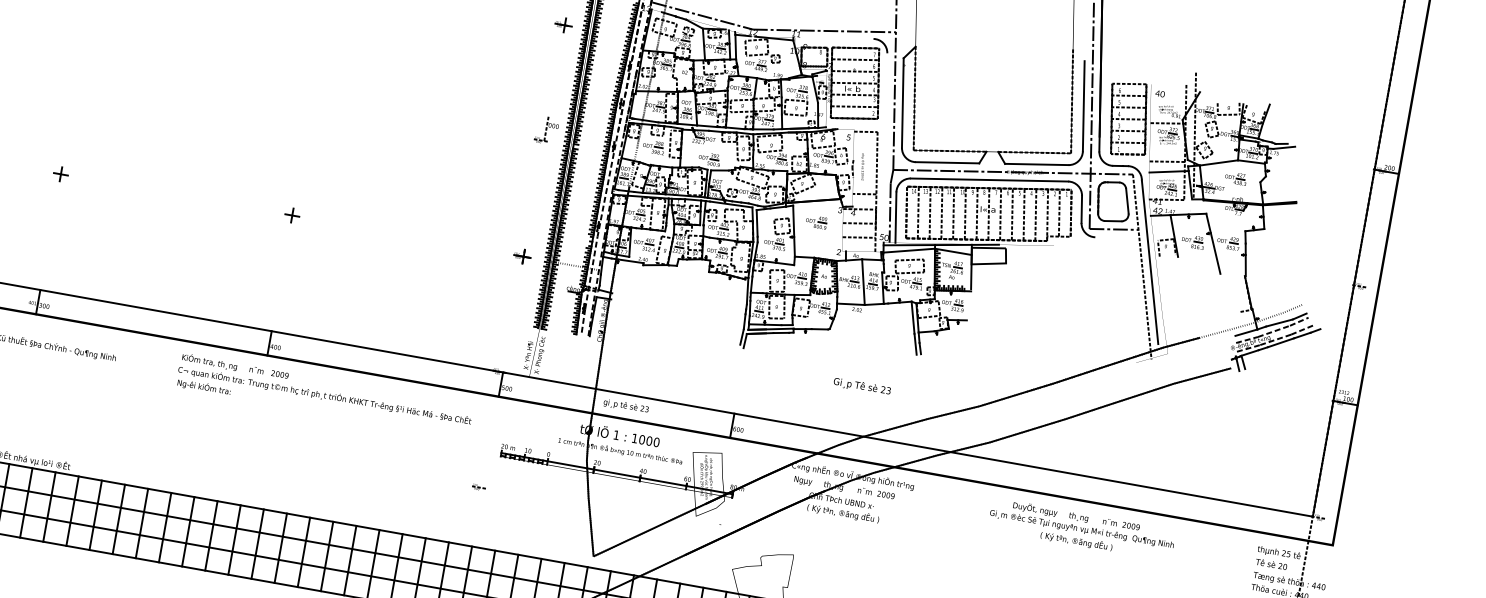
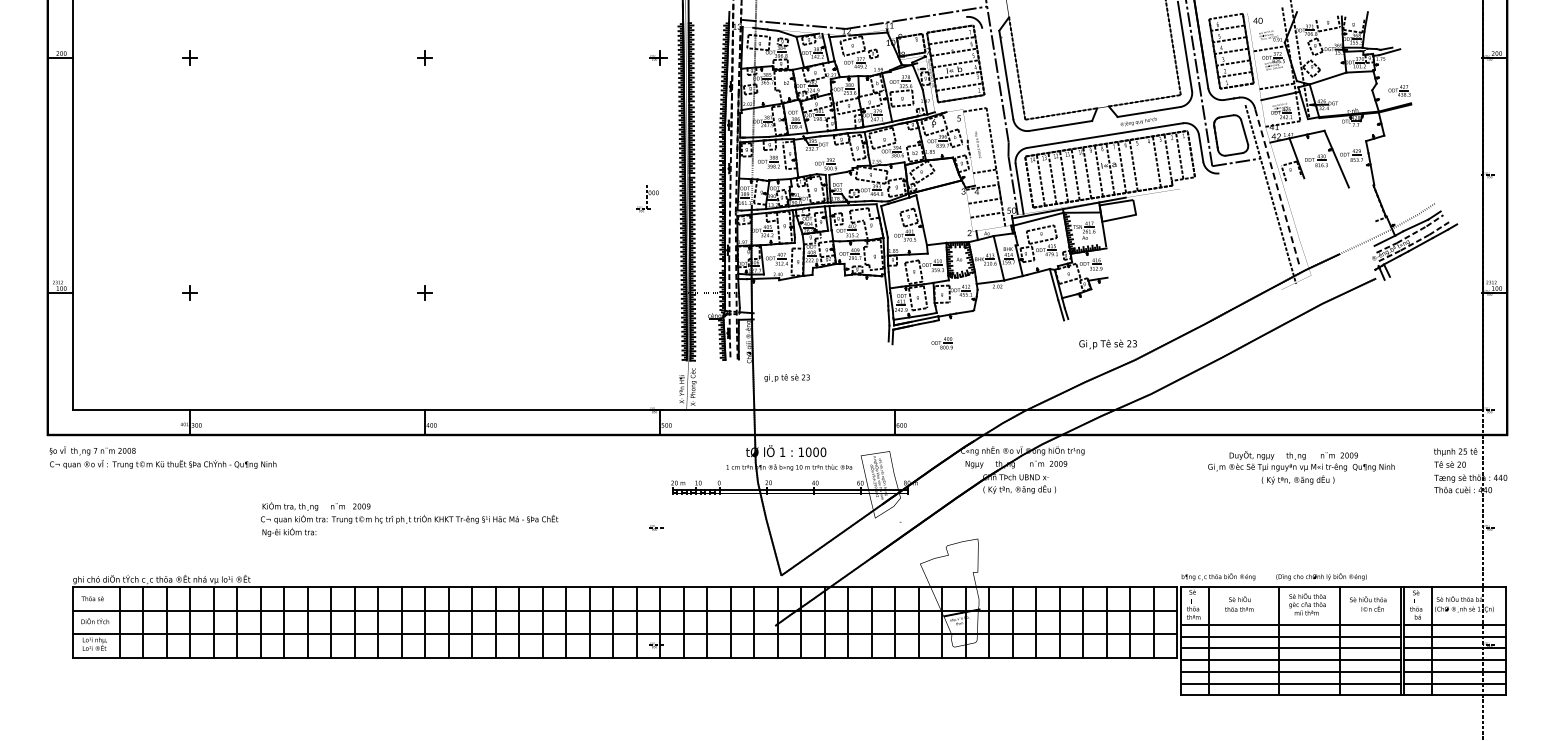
part: (546, 130) -> (647, 198), moved
line: (1012, 171) -> (1126, 123), removed
part: (1236, 178) -> (1399, 90), moved
line: (1024, 214) -> (1145, 163), removed
part: (815, 222) -> (941, 343), moved
part: (522, 256) -> (658, 292), removed
line: (1149, 262) -> (1277, 188), solid -> dashed
text: (861, 386) -> (1107, 344), moved
text: (324, 395) -> (409, 519), moved
text: (625, 405) -> (786, 377), moved
text: (1082, 529) -> (1301, 467), moved

